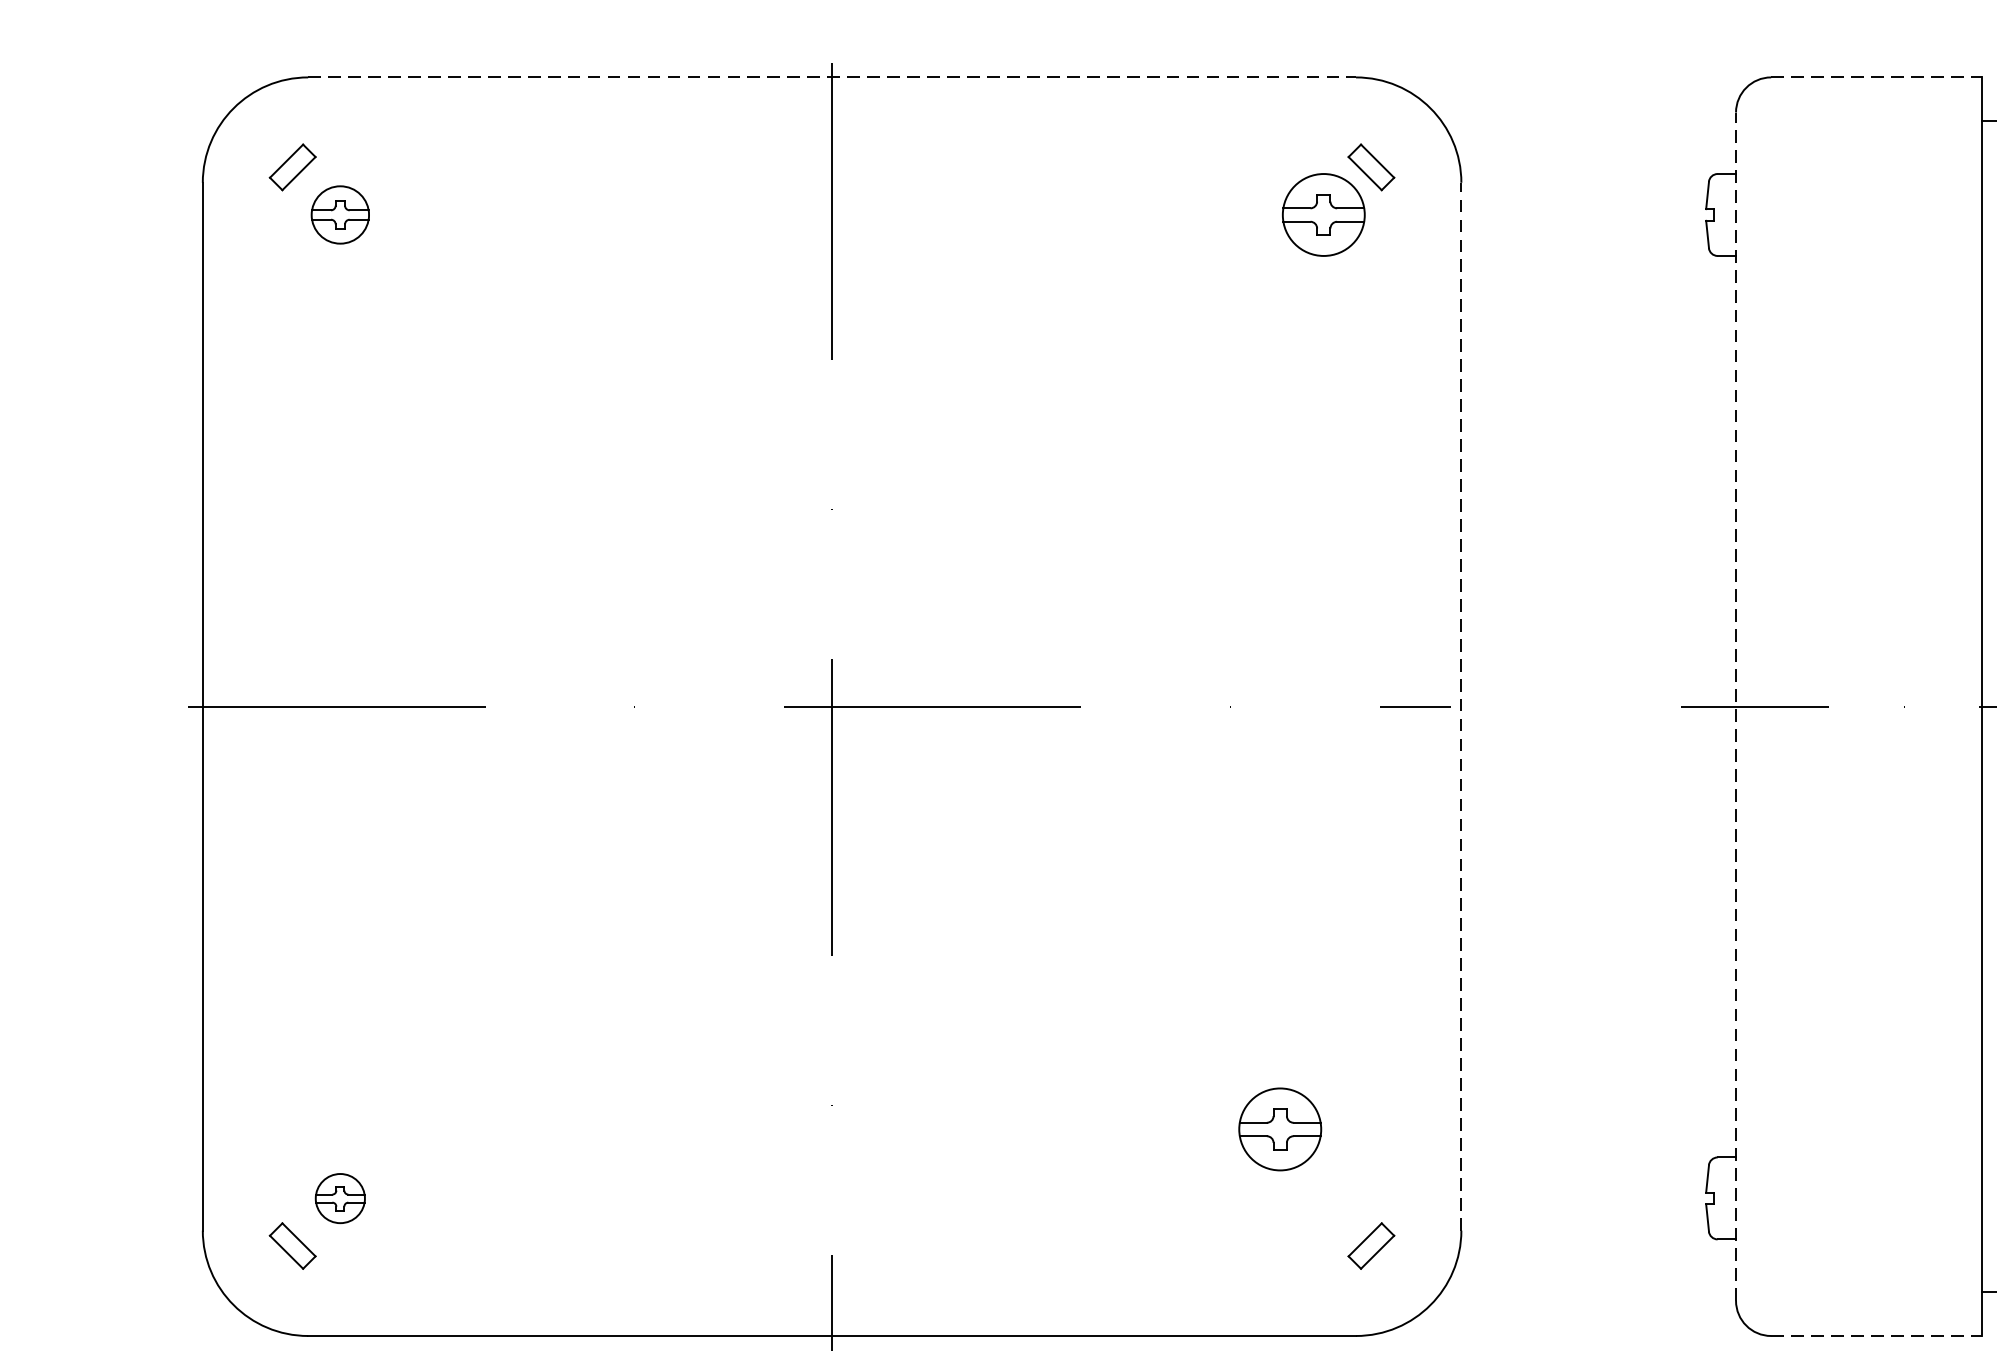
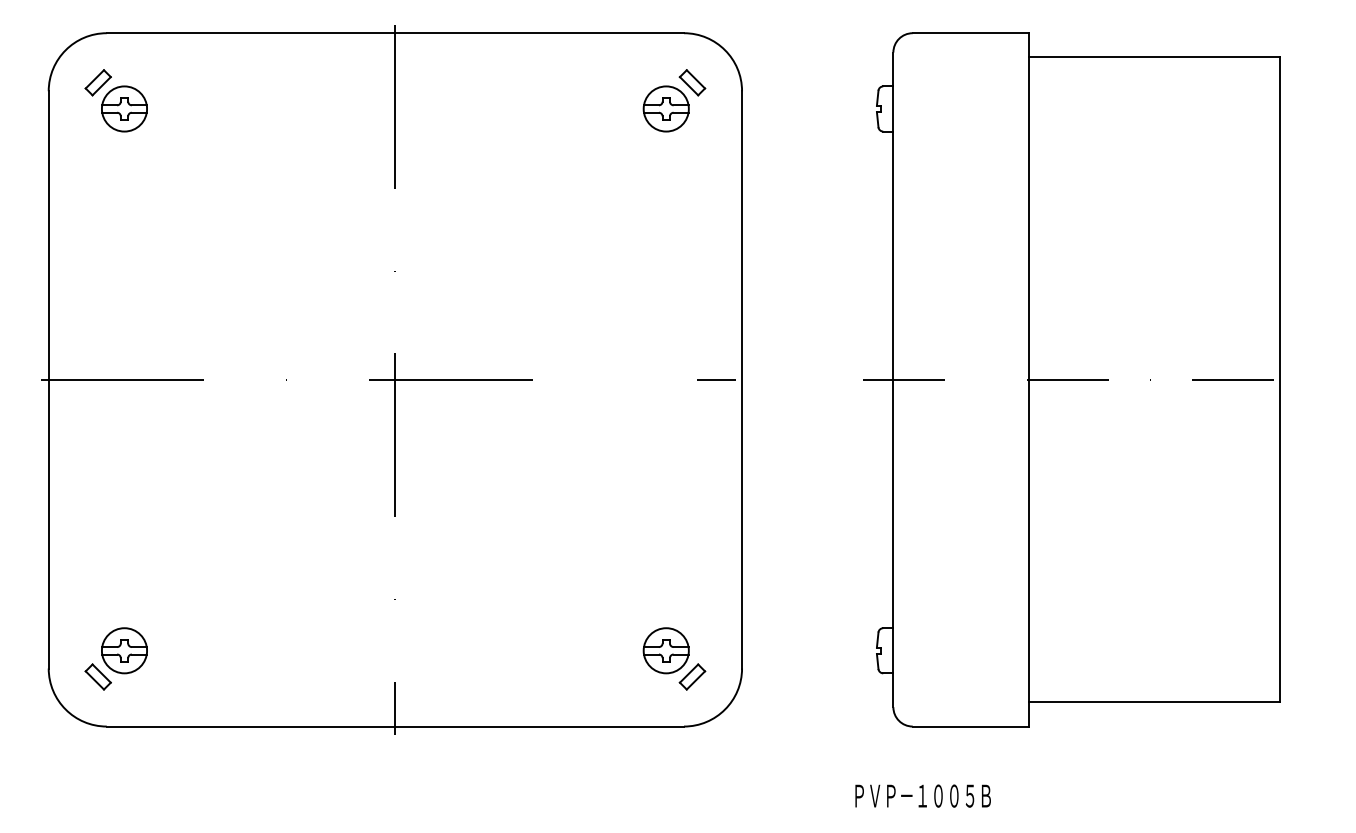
line: (832, 77) -> (395, 33), dashed -> solid
line: (1877, 77) -> (971, 33), dashed -> solid
part: (340, 214) -> (124, 108), size x1.43
line: (1462, 706) -> (742, 379), dashed -> solid
line: (1736, 706) -> (893, 379), dashed -> solid
part: (1278, 1128) -> (665, 650), moved
part: (340, 1197) -> (124, 650), size x1.67
line: (1877, 1335) -> (971, 726), dashed -> solid

